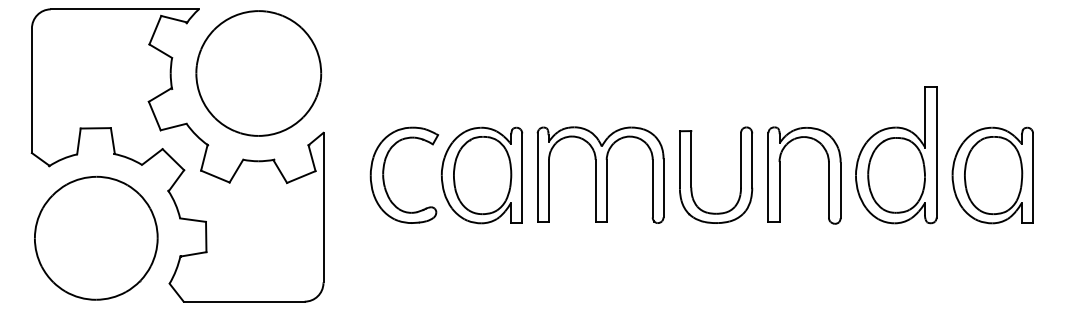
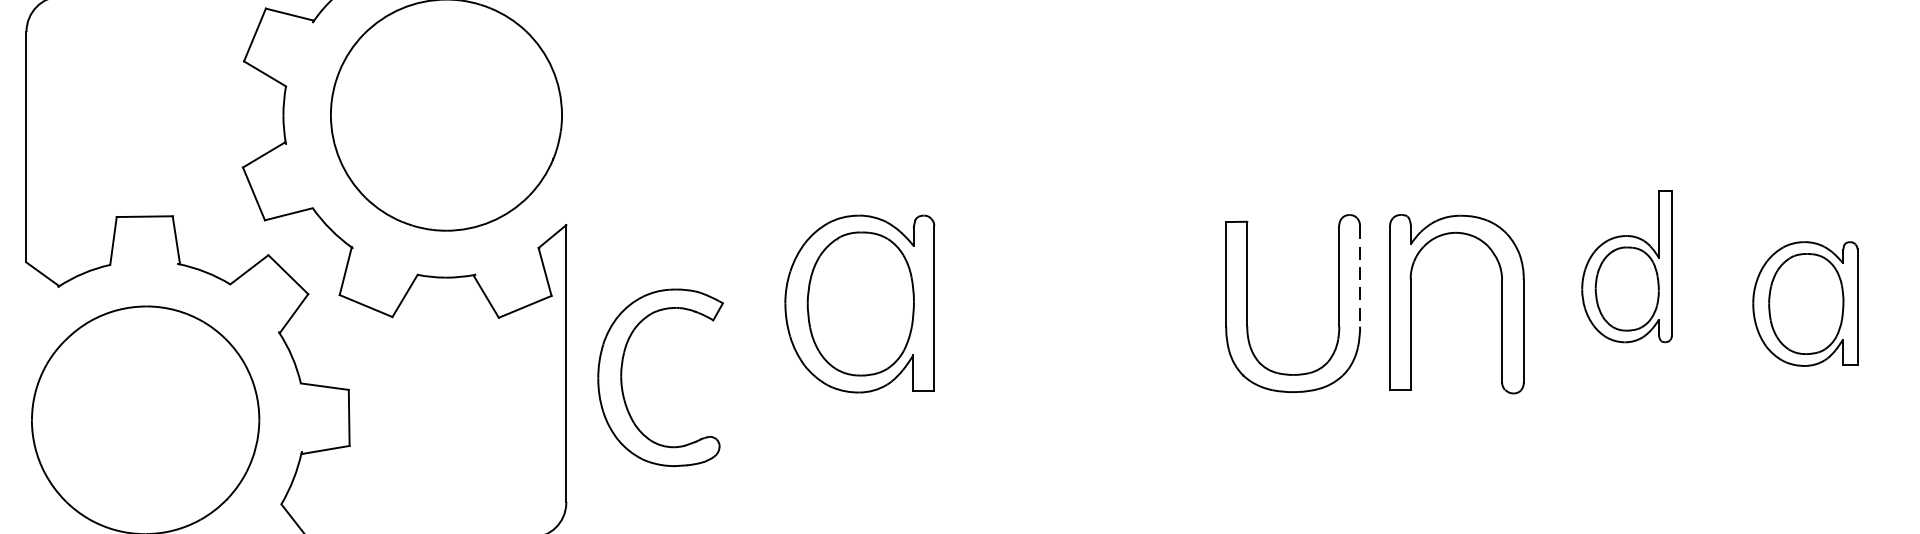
part: (896, 155) -> (1627, 266), size x0.6
line: (752, 161) -> (1360, 278), solid -> dashed
part: (384, 174) -> (623, 376), moved
part: (600, 174) -> (1079, 302), removed
part: (992, 175) -> (1804, 303), size x0.7

